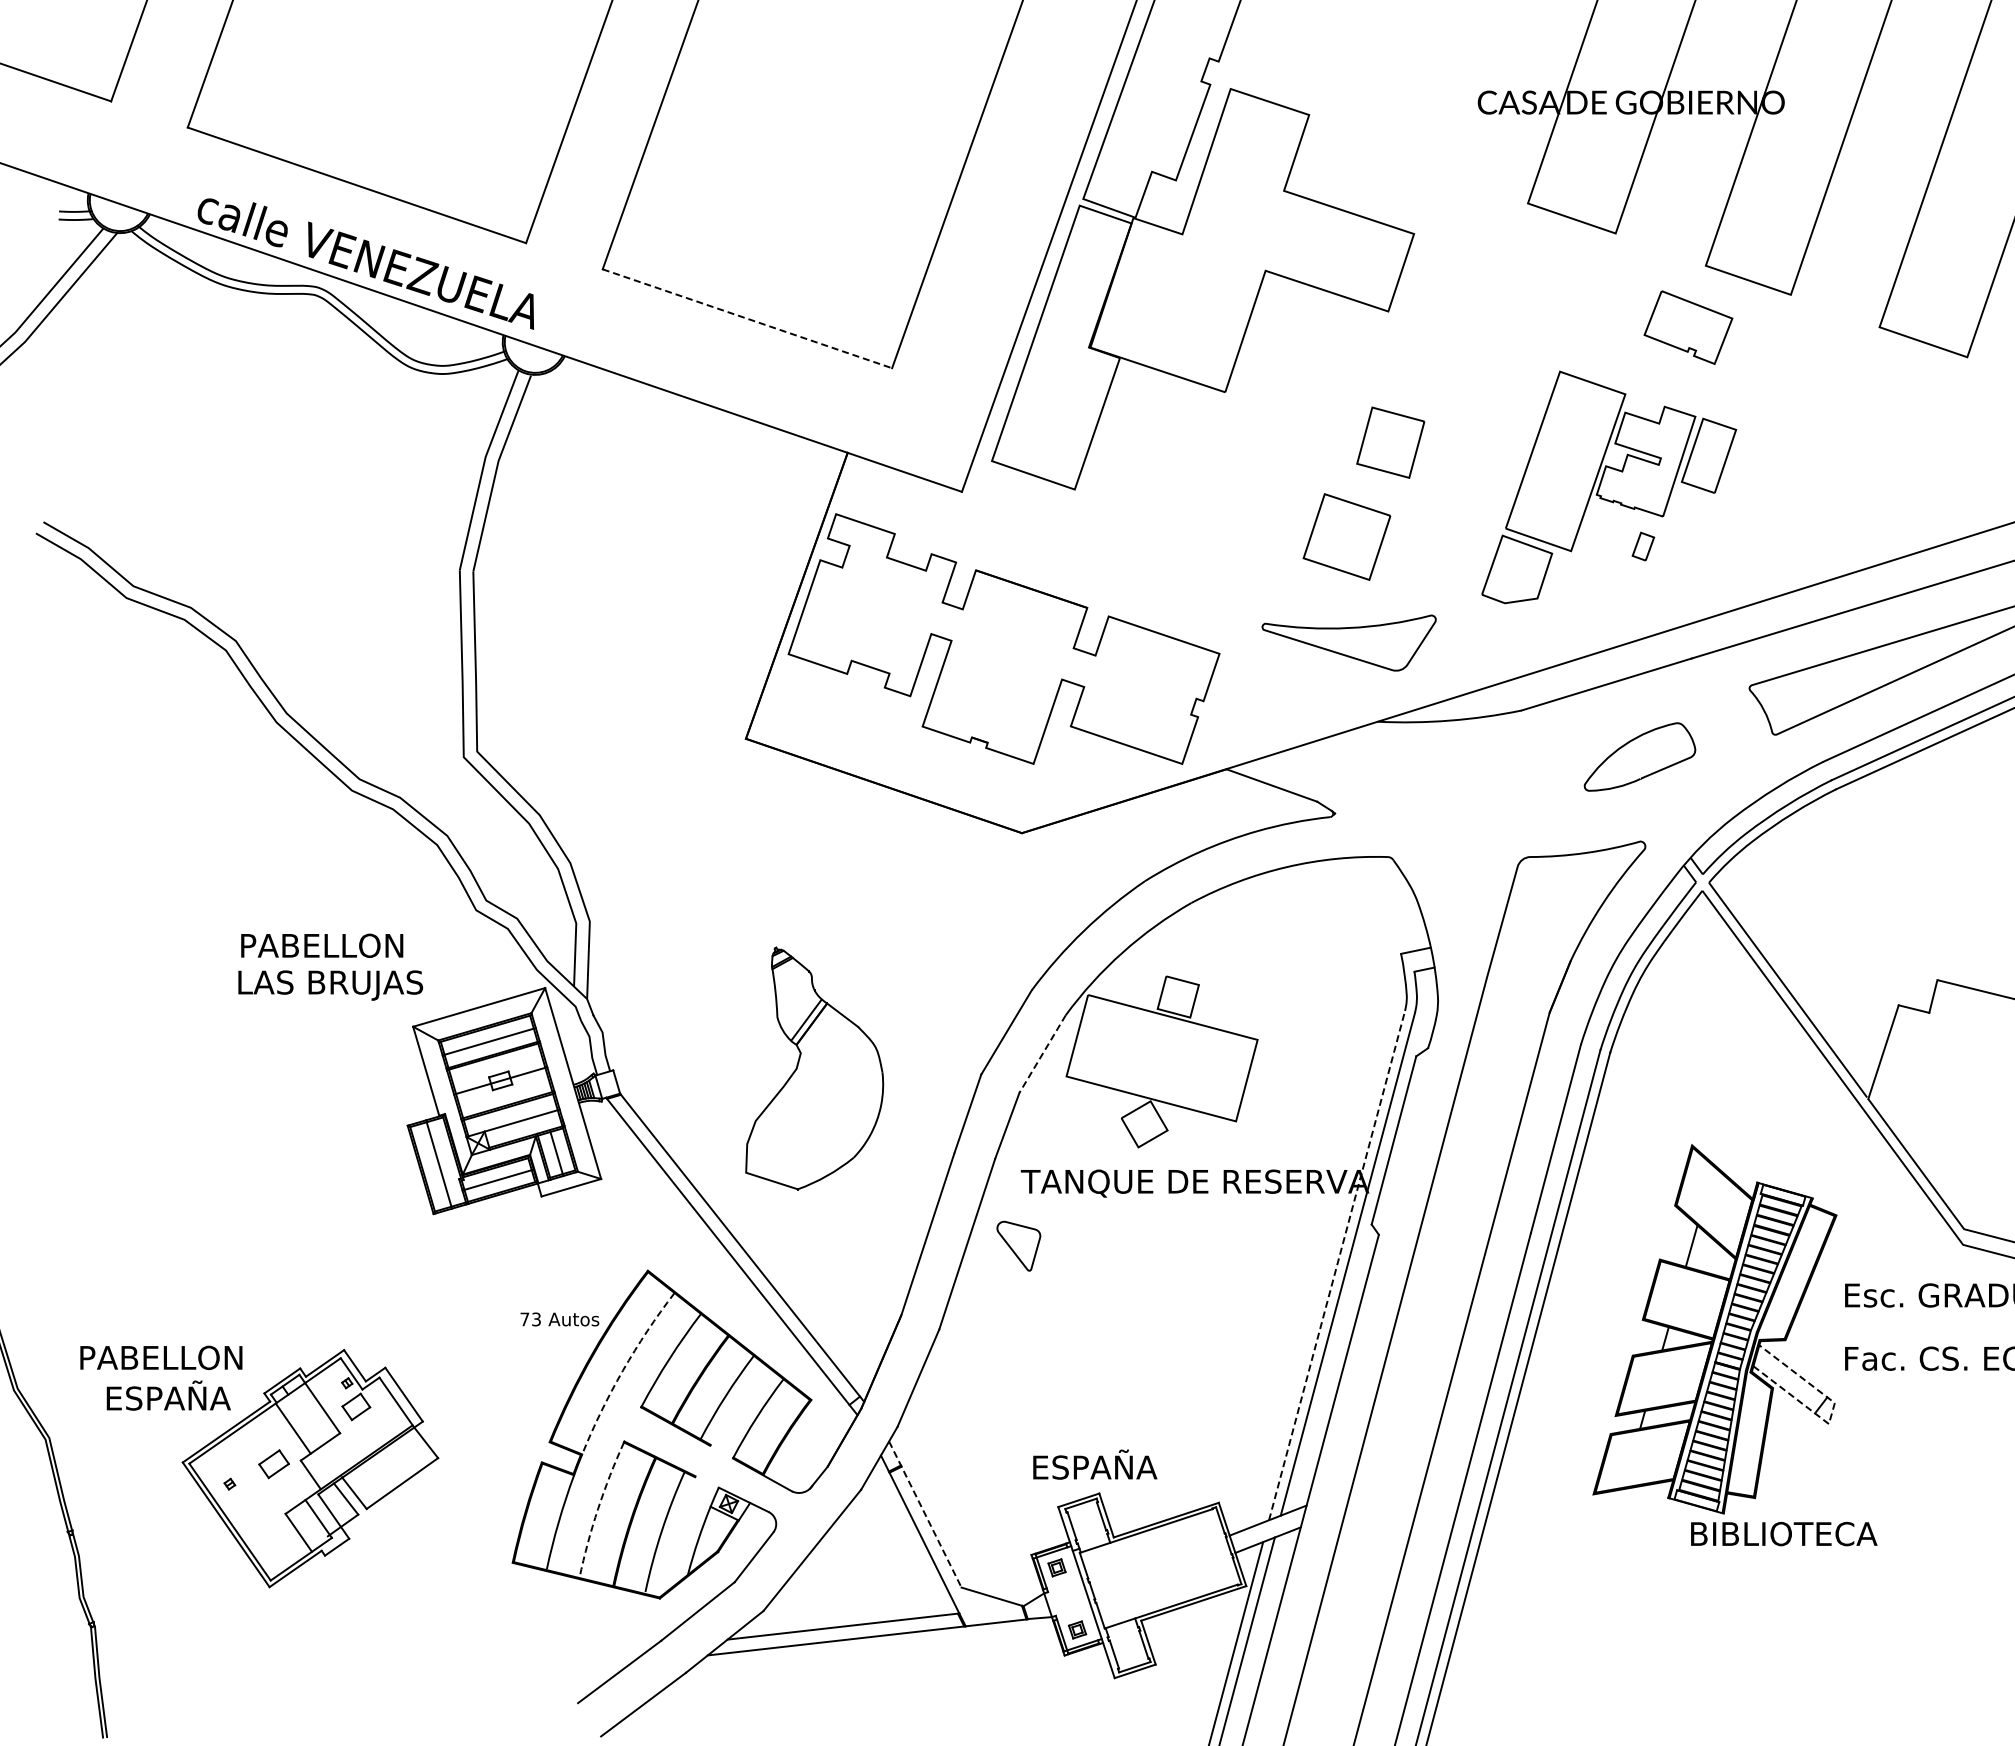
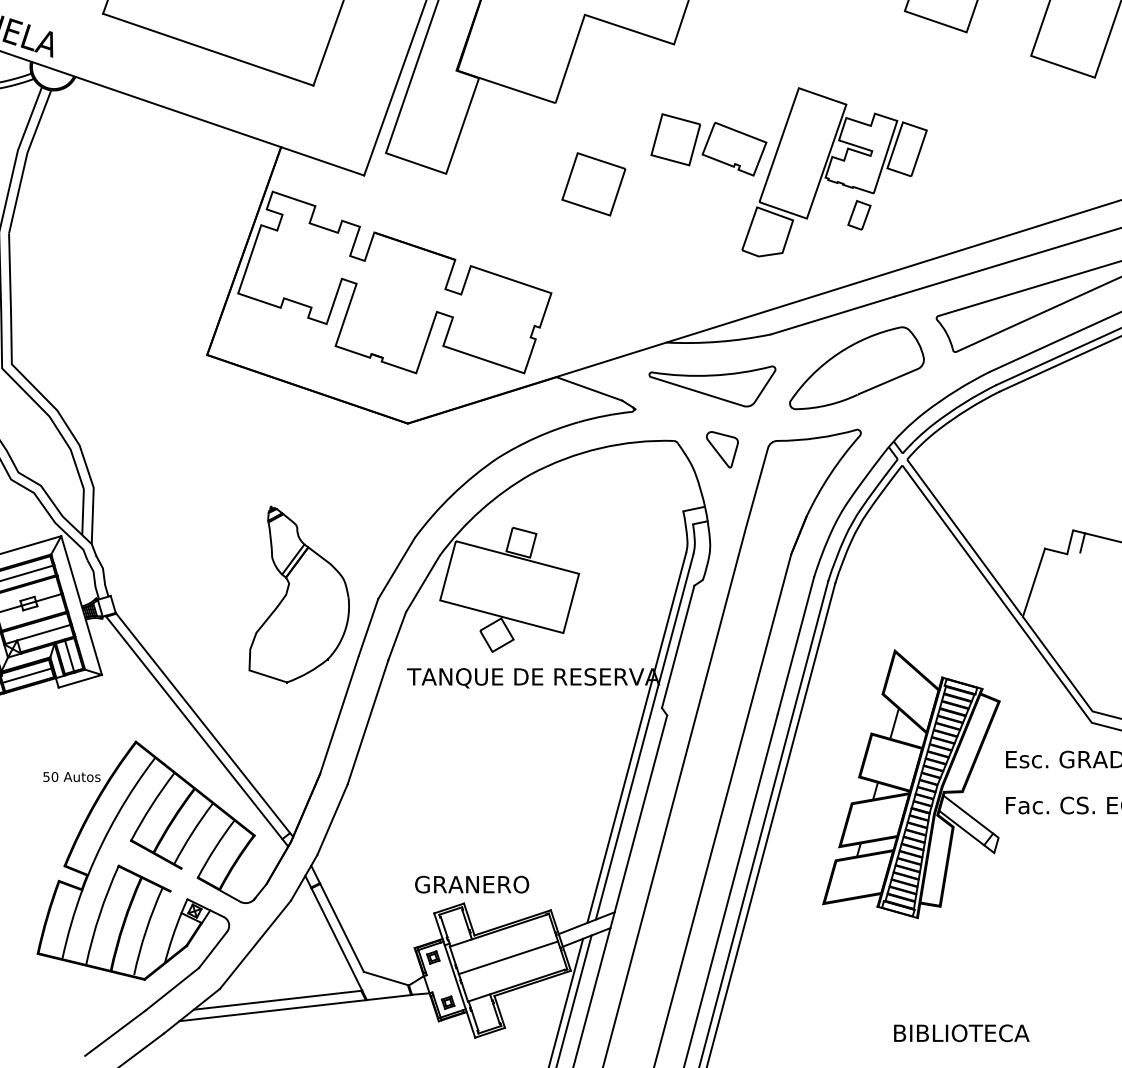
line: (747, 318) -> (208, 49), dashed -> solid
part: (1688, 327) -> (734, 149), moved
part: (1346, 536) -> (593, 183), moved
part: (1643, 546) -> (859, 215), size x1.43
part: (1348, 642) -> (711, 386), moved
part: (1639, 756) -> (856, 367), size x1.67
line: (1950, 997) -> (1082, 543), added
line: (1042, 1054) -> (422, 584), dashed -> solid
part: (814, 1068) -> (299, 594), moved
part: (1018, 1245) -> (722, 449), moved
line: (1337, 1265) -> (637, 737), dashed -> solid
text: (530, 1319) -> (50, 777), 73 -> 50
arc: (622, 1370) -> (117, 814), dashed -> solid
line: (1831, 1413) -> (996, 845), dashed -> solid
text: (1110, 1464) -> (472, 882), ESPAÑA -> GRANERO
arc: (598, 1509) -> (100, 915), dashed -> solid
line: (925, 1514) -> (337, 918), dashed -> solid
text: (1784, 1533) -> (962, 1032), moved
line: (1160, 1567) -> (508, 957), added

